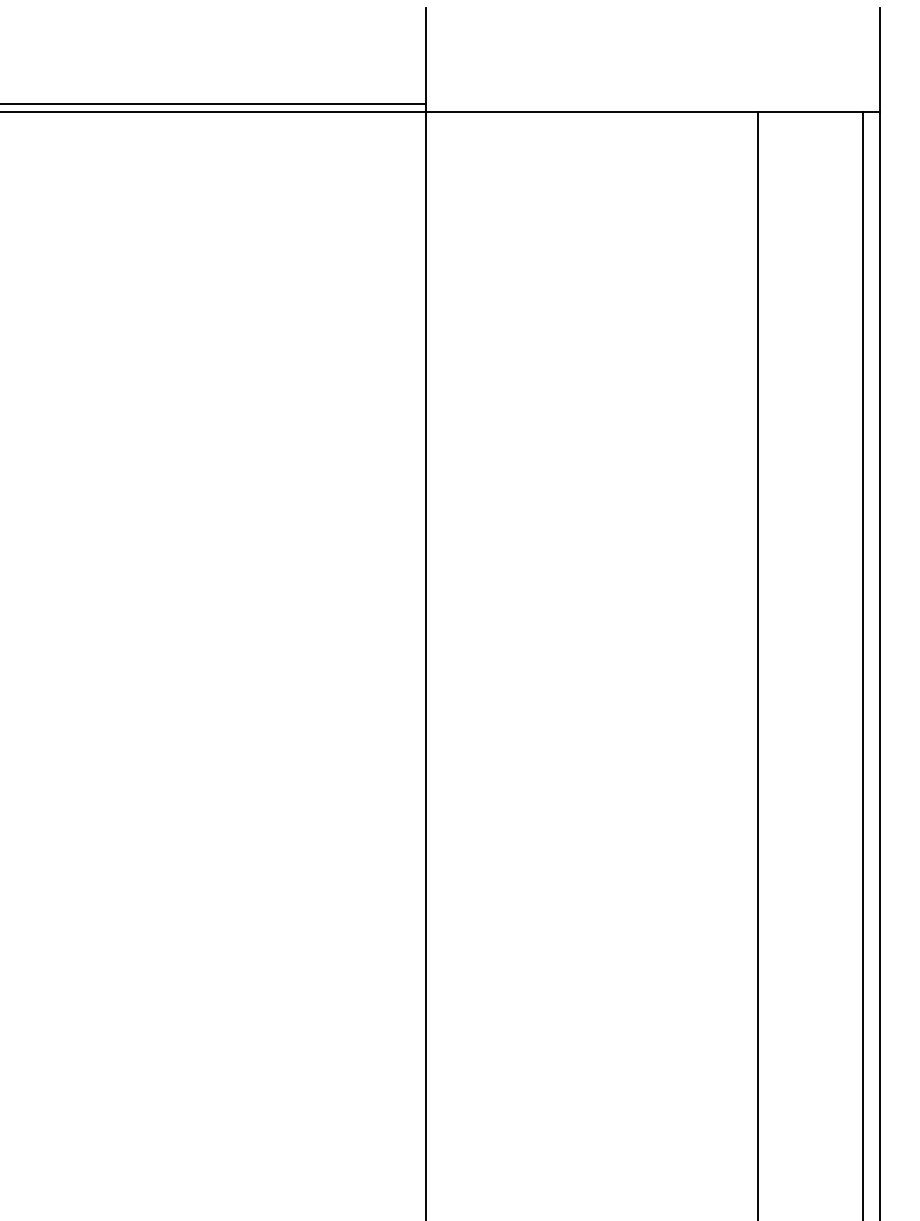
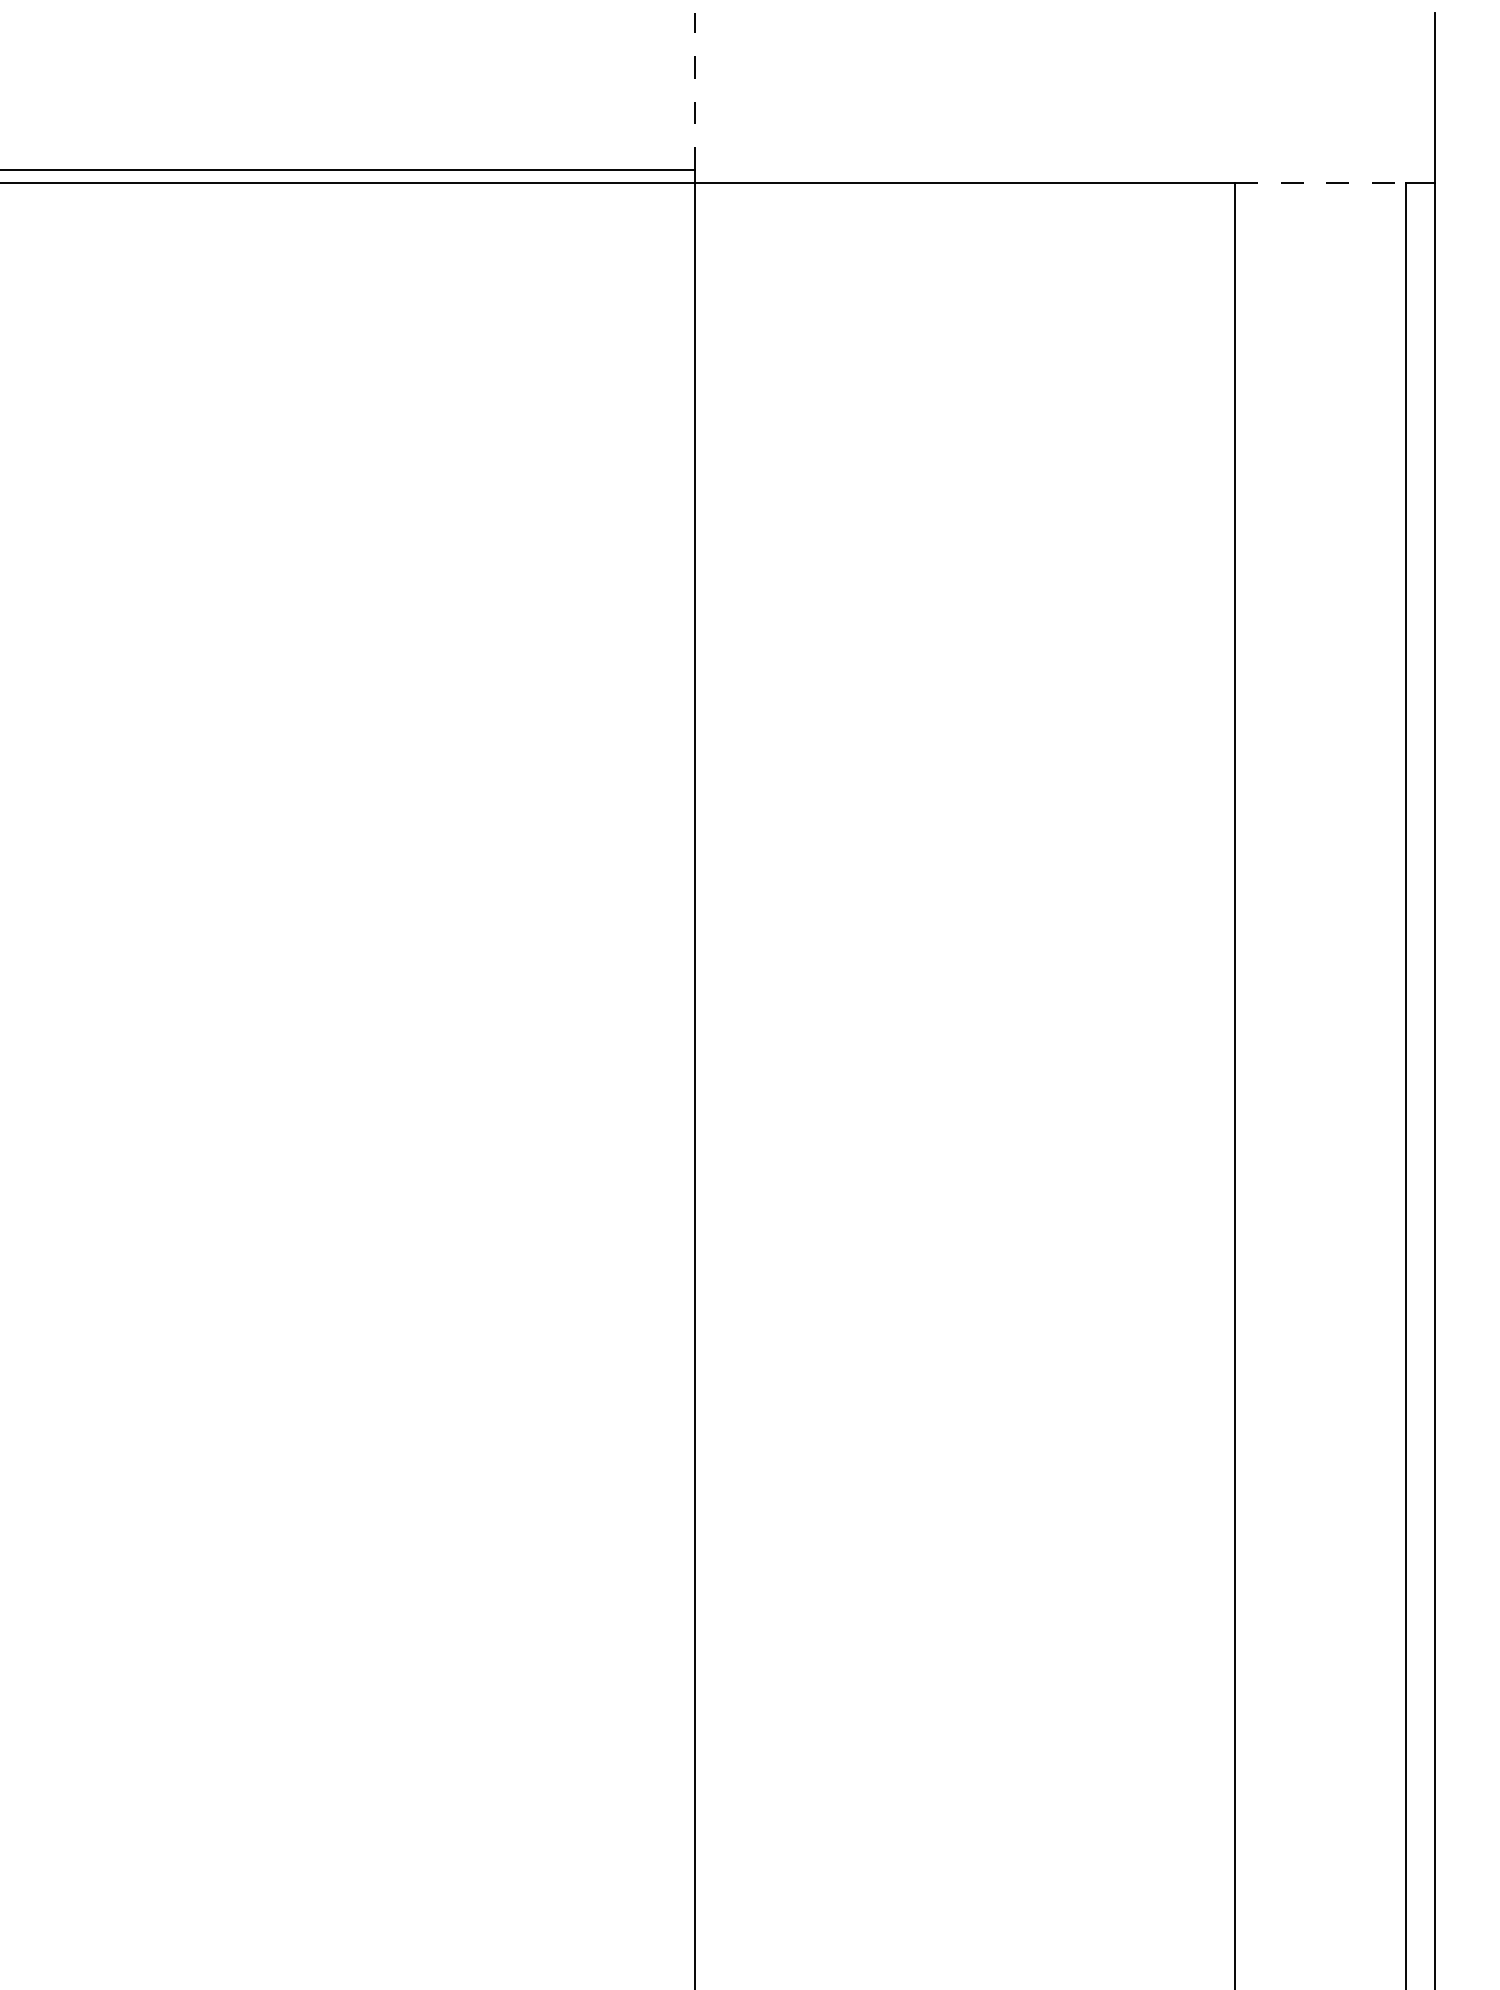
line: (426, 55) -> (695, 90), solid -> dashed
line: (810, 112) -> (1321, 183), solid -> dashed

